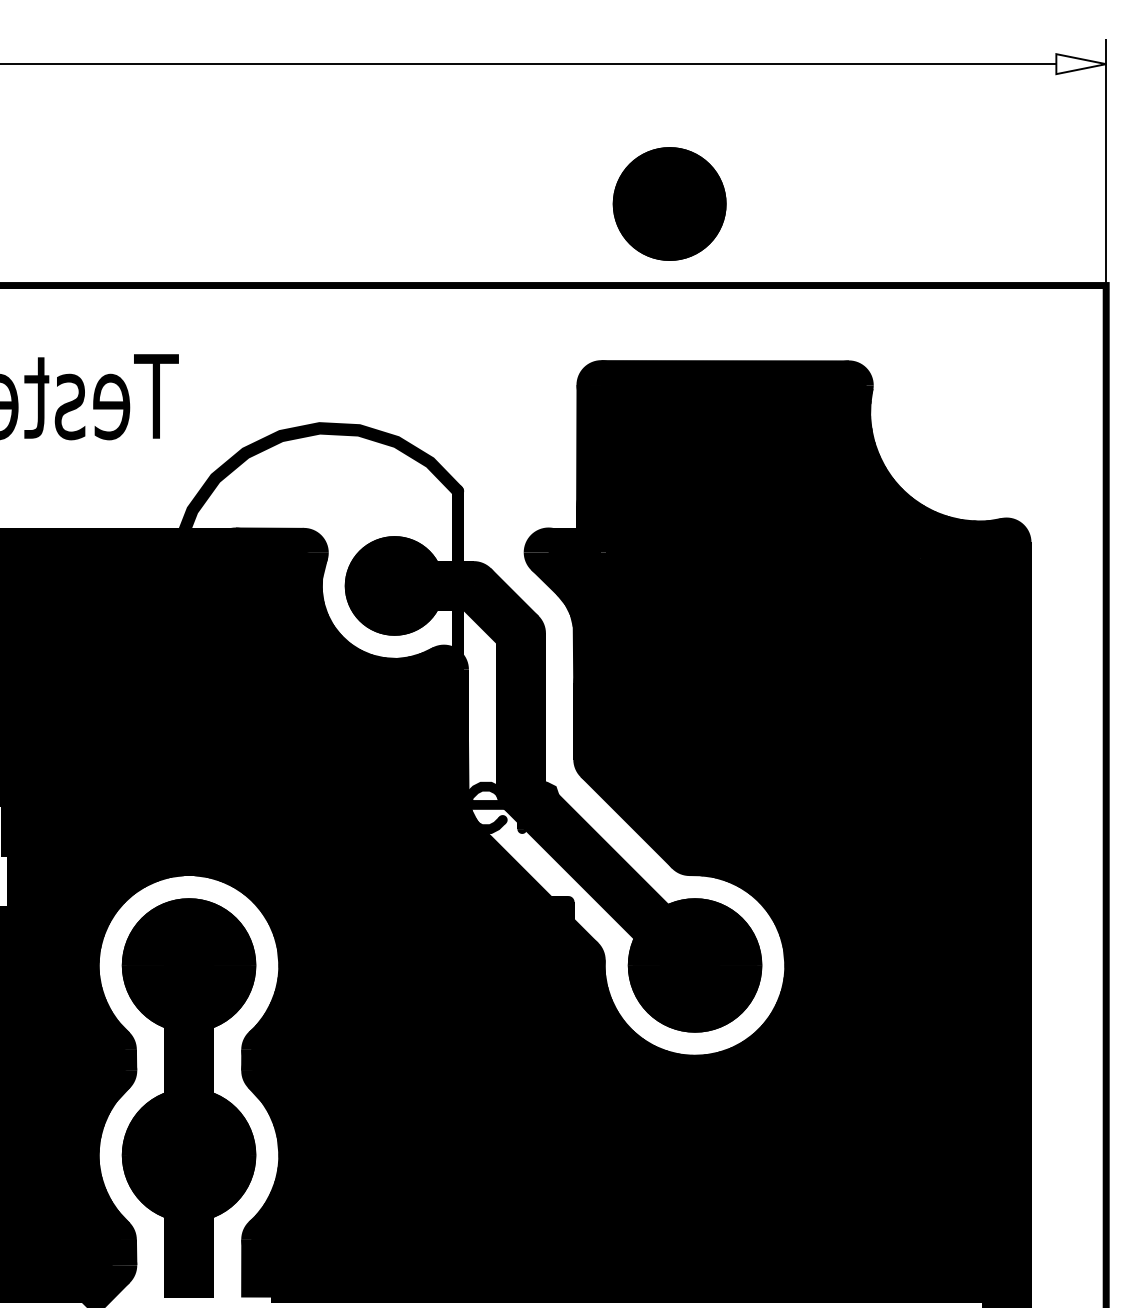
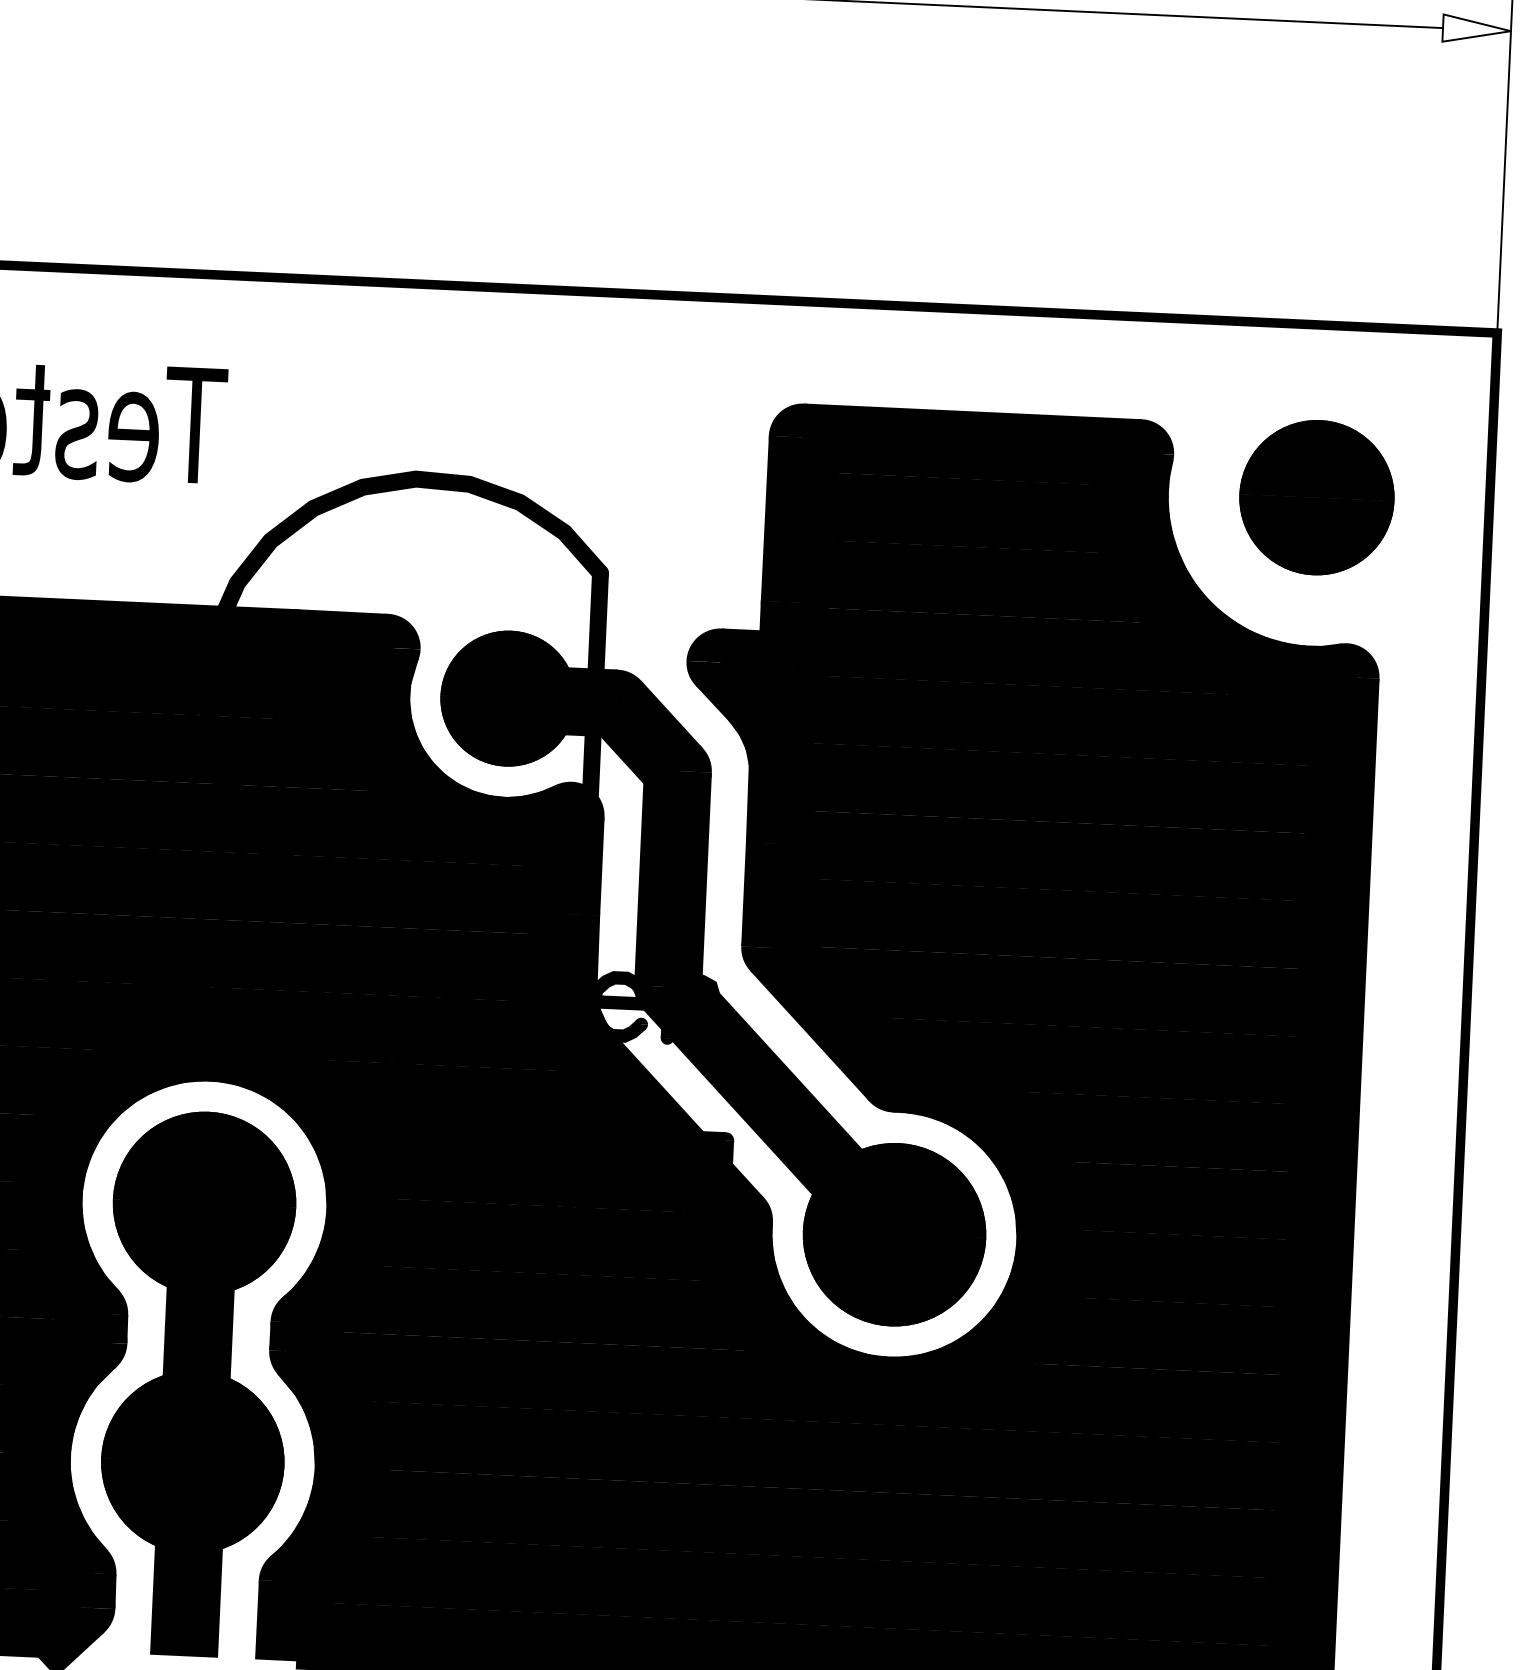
part: (669, 203) -> (1316, 496), moved

